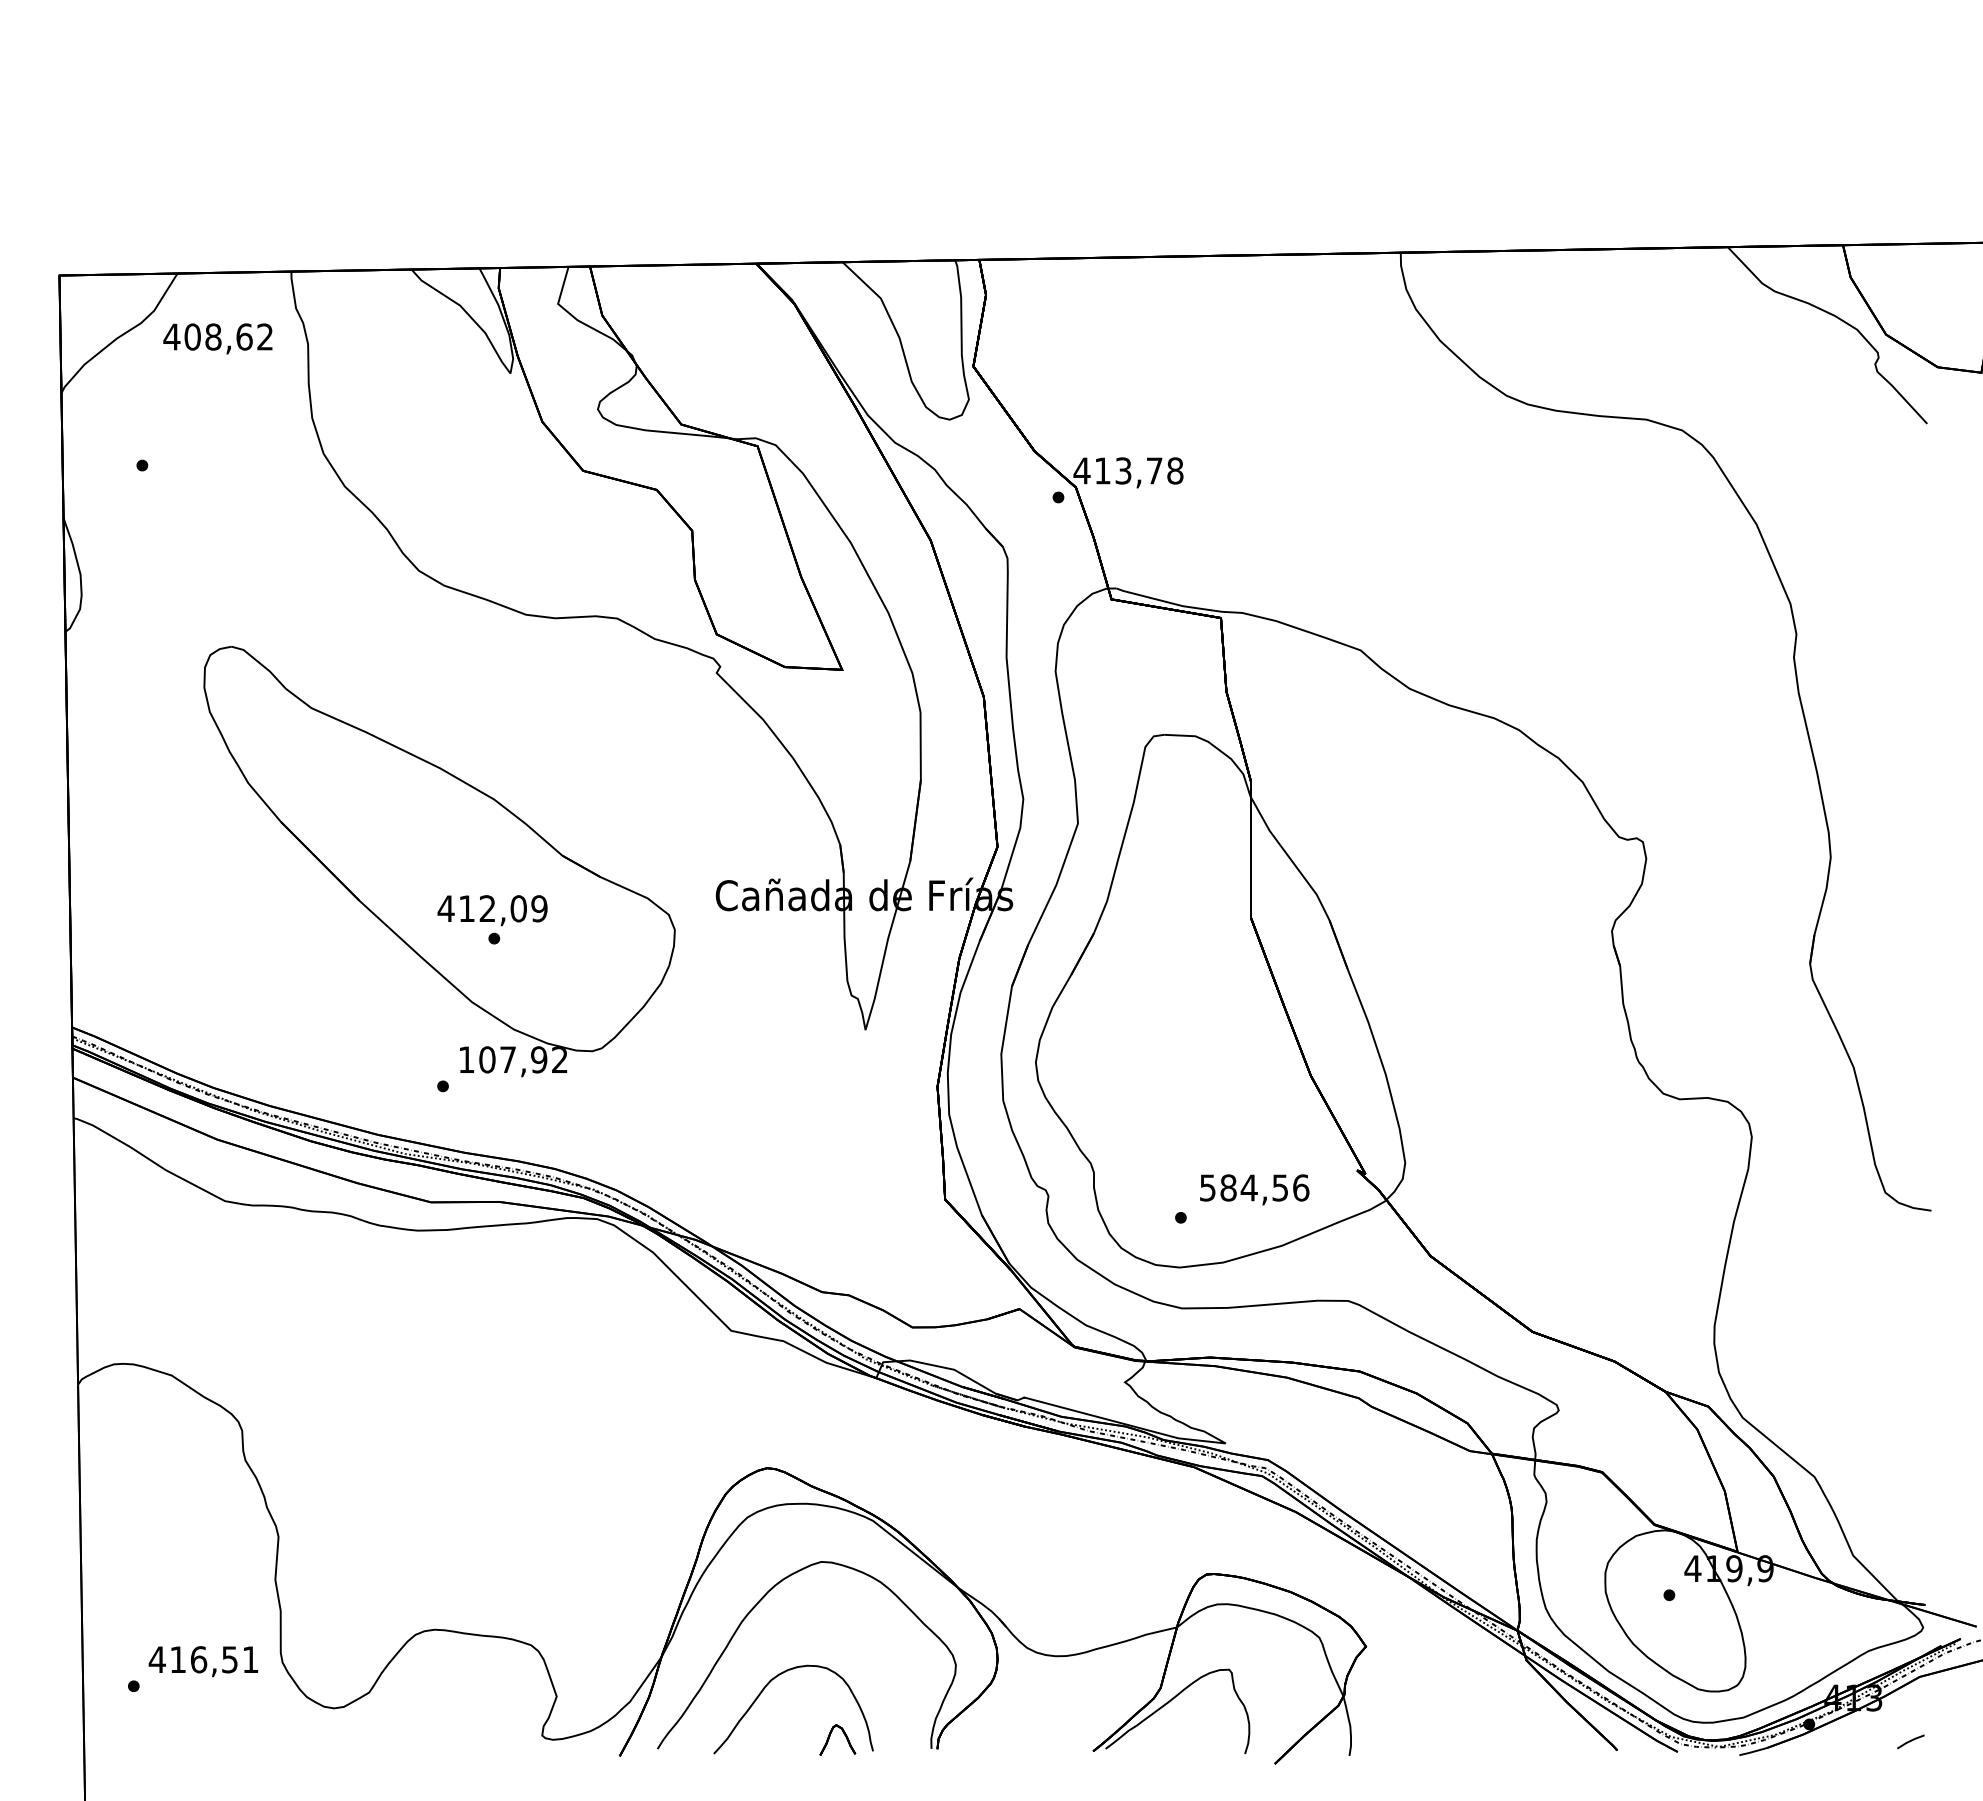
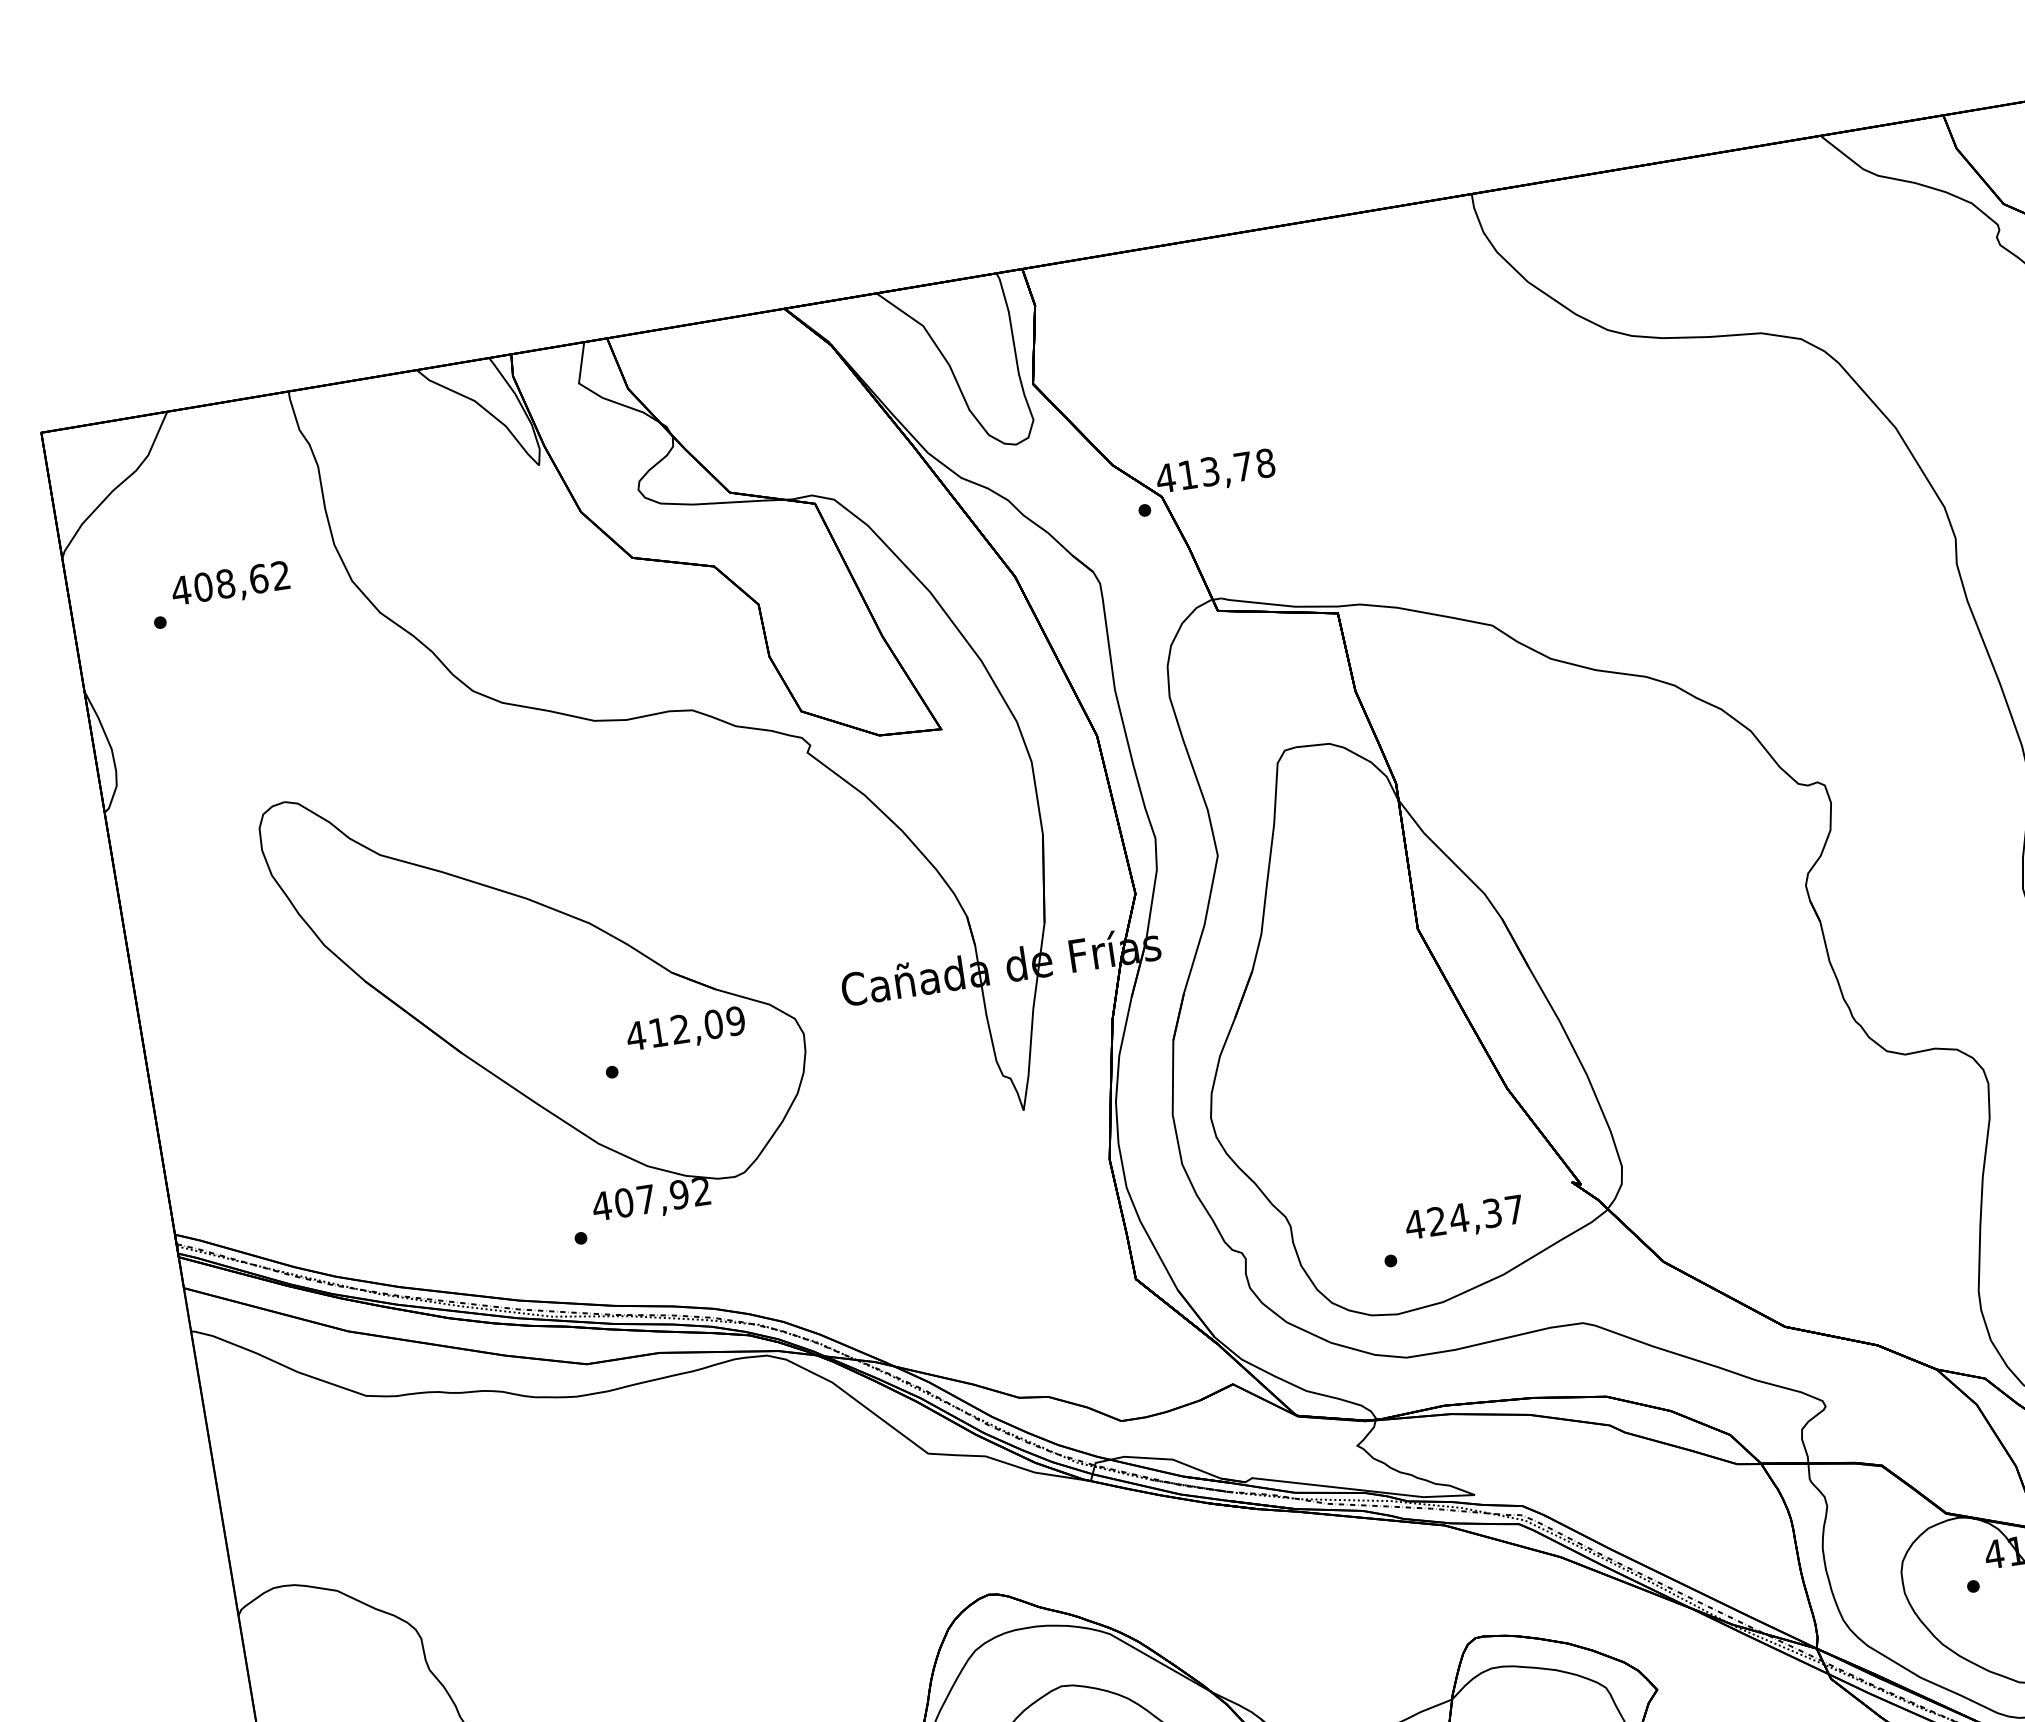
text: (217, 338) -> (230, 584), moved
text: (492, 910) -> (685, 1030), moved
text: (466, 1059) -> (601, 1205), 107,92 -> 407,92
text: (1254, 1187) -> (1464, 1216), 584,56 -> 424,37

